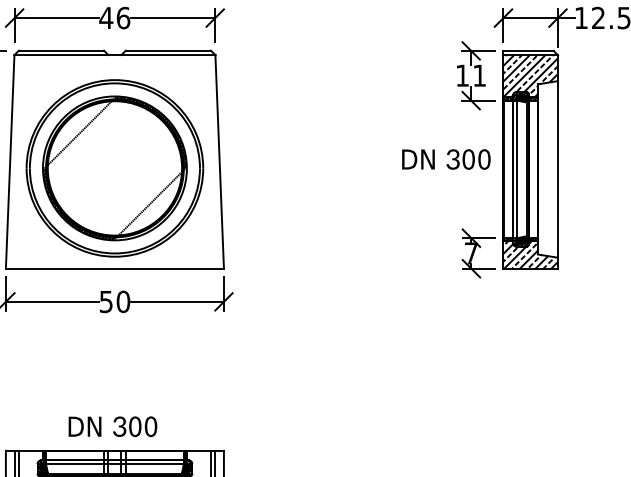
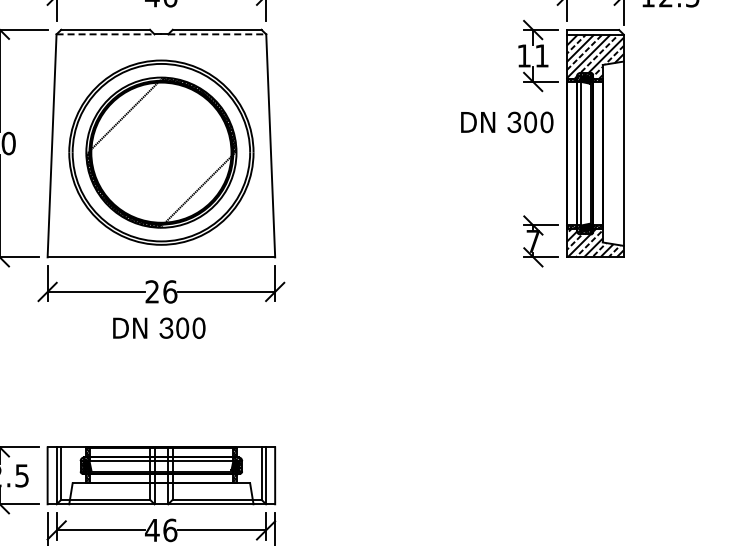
line: (62, 55) -> (106, 34), solid -> dashed
line: (168, 55) -> (217, 34), solid -> dashed
text: (446, 159) -> (507, 122), moved
text: (115, 301) -> (161, 291), 50 -> 26
text: (113, 426) -> (159, 327), moved

